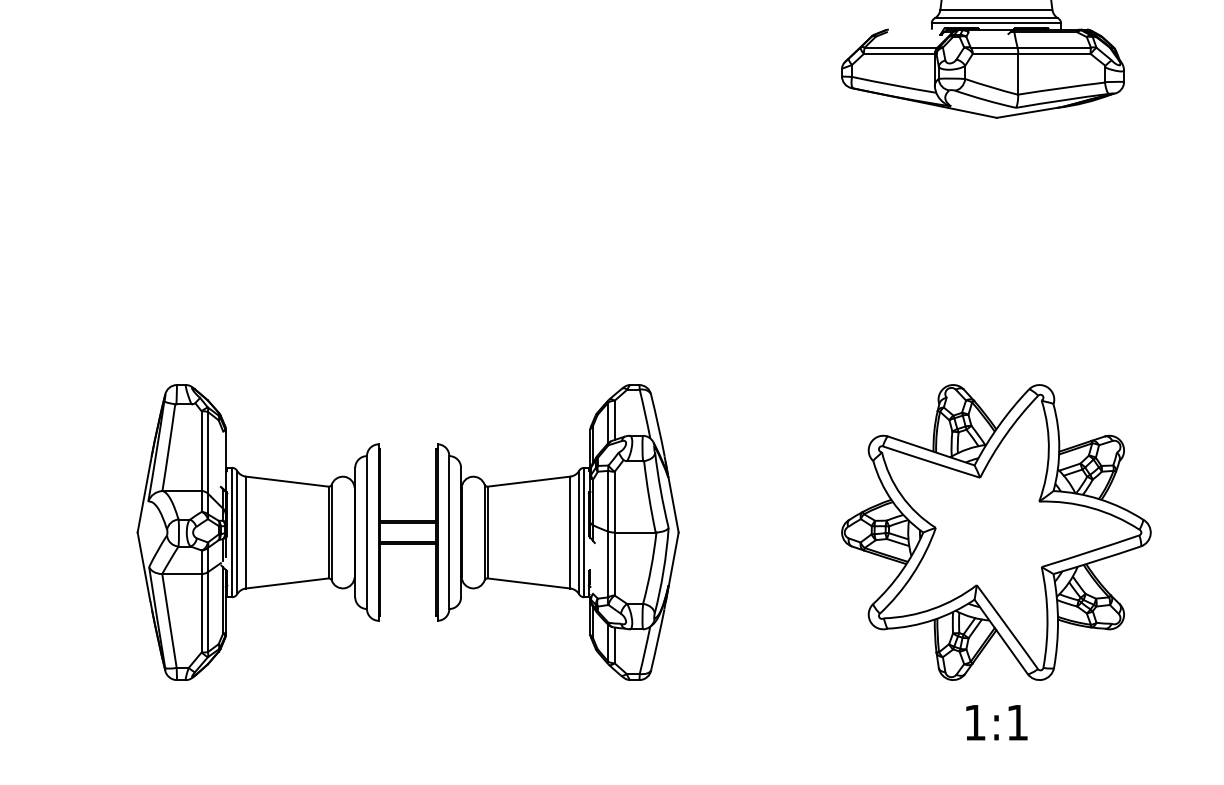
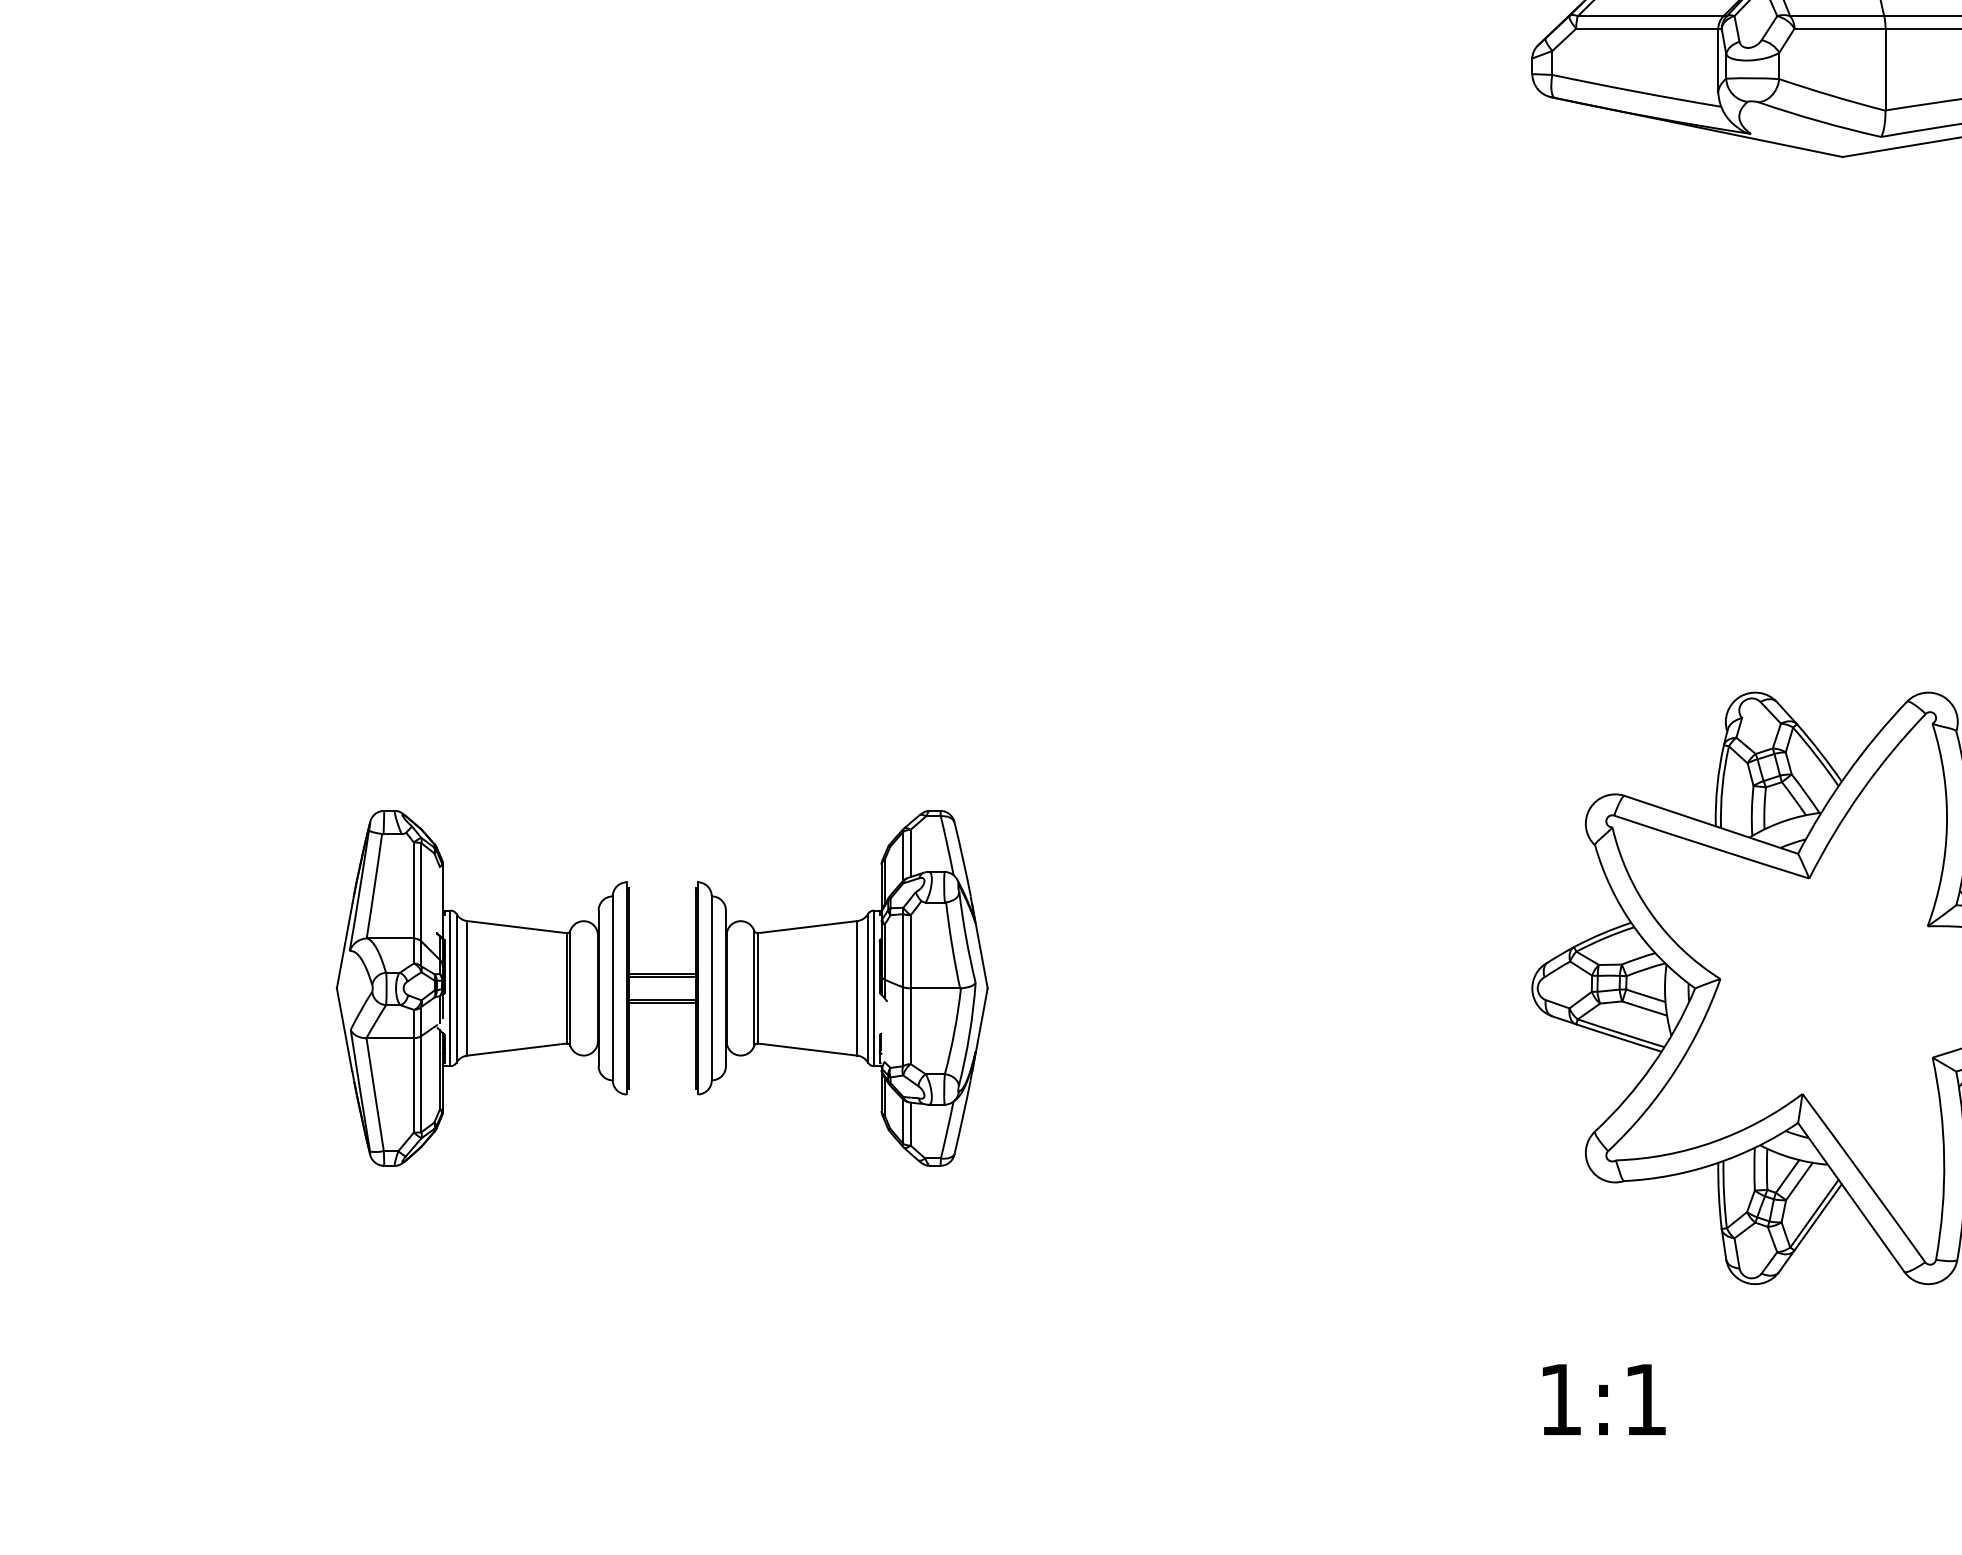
part: (407, 532) -> (661, 988), size x0.6
text: (996, 722) -> (1603, 1399), moved

